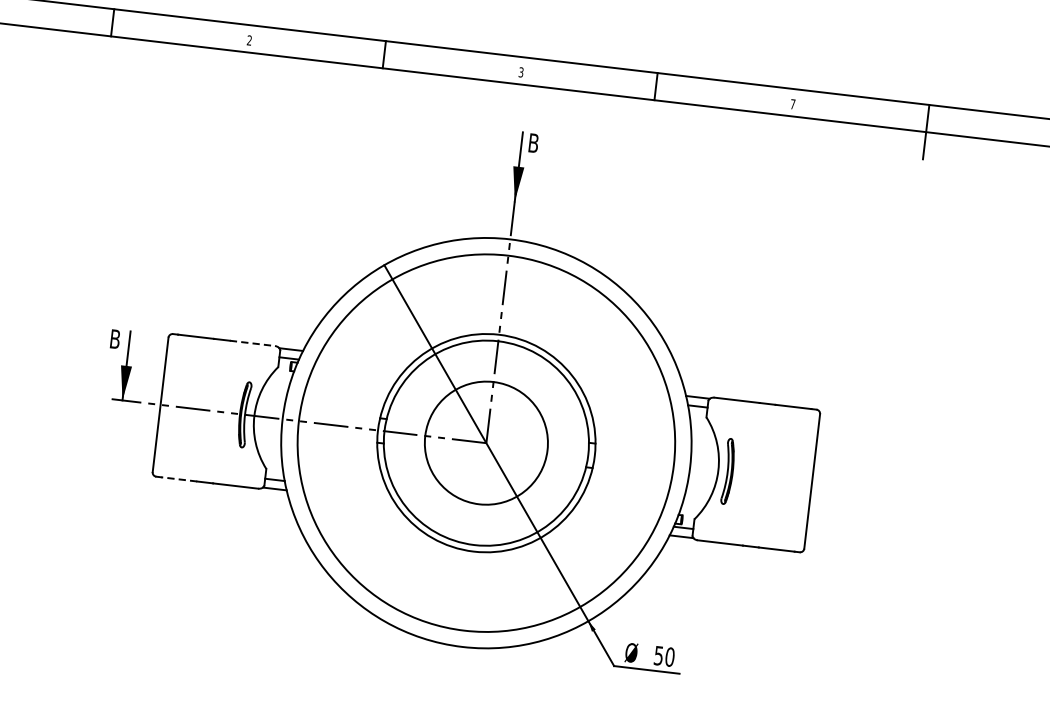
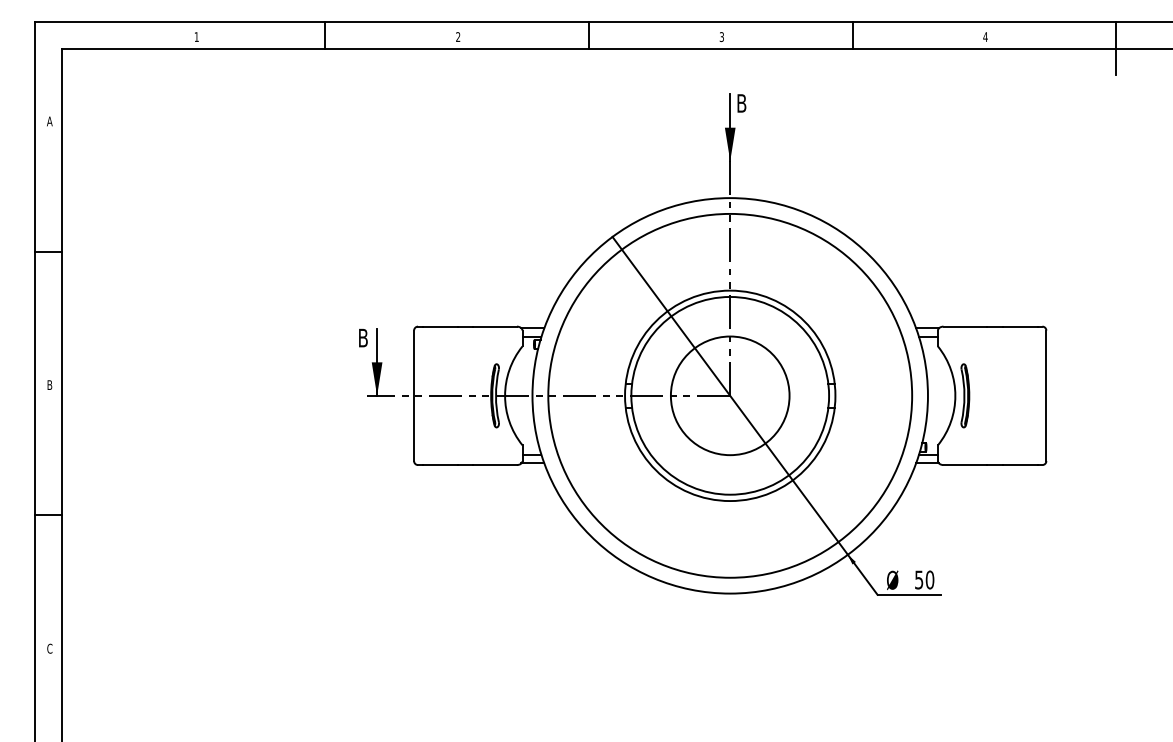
text: (792, 103) -> (985, 36), 7 -> 4
line: (252, 343) -> (495, 326), dashed -> solid
line: (178, 479) -> (439, 465), dashed -> solid

